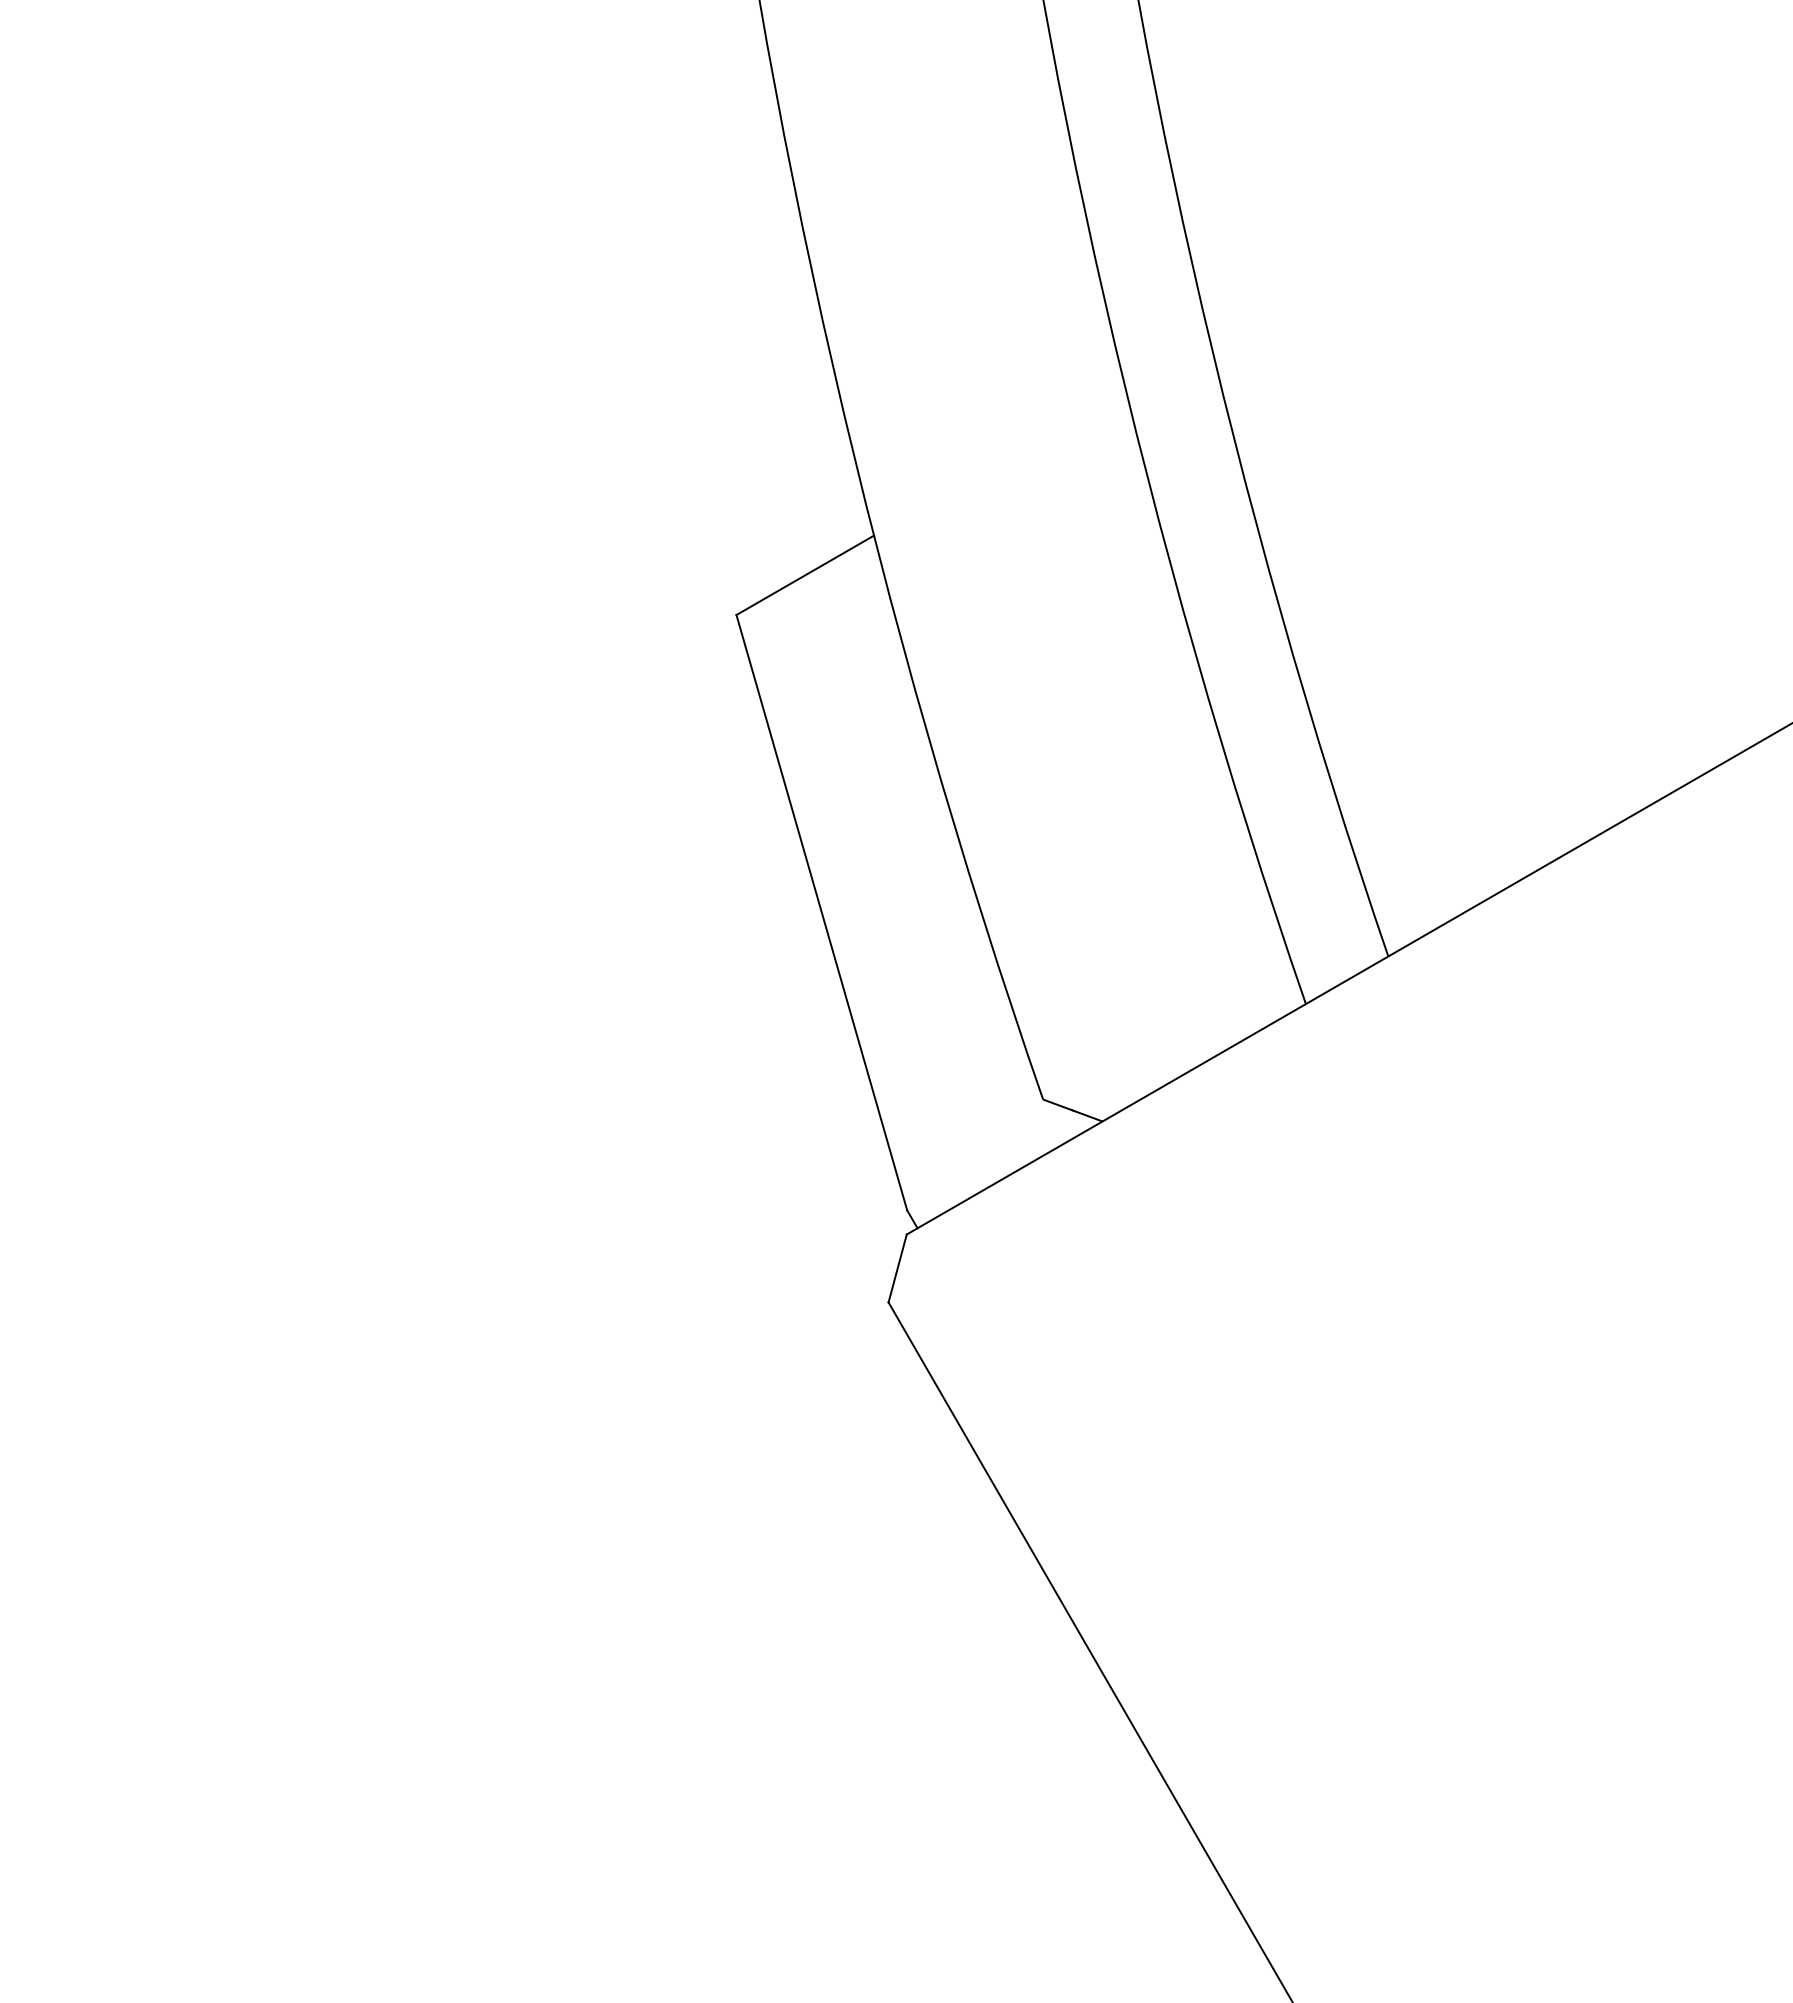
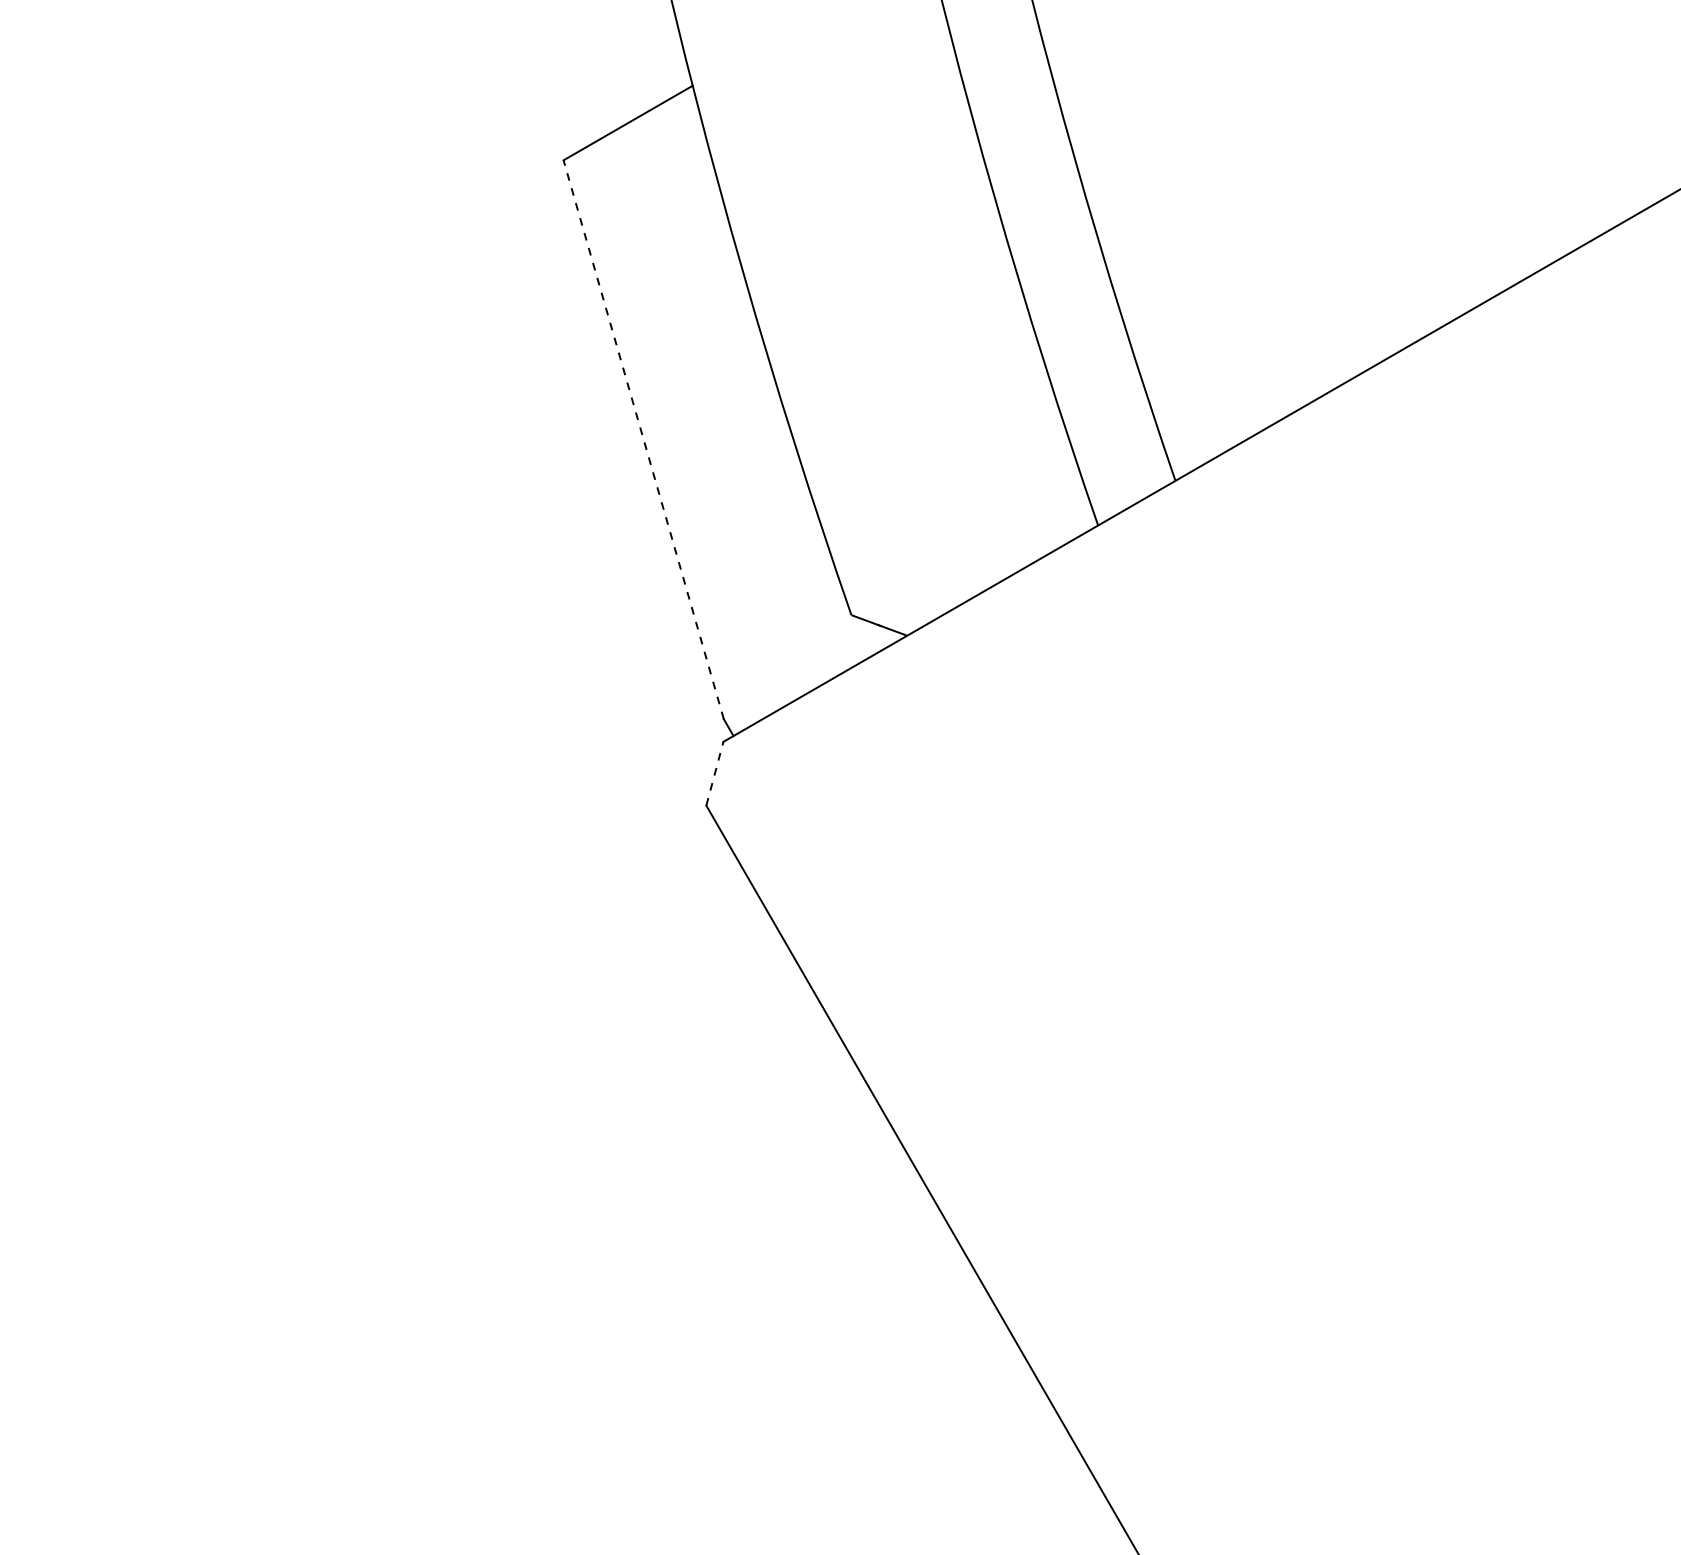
line: (821, 912) -> (643, 439), solid -> dashed
line: (897, 1268) -> (714, 773), solid -> dashed

